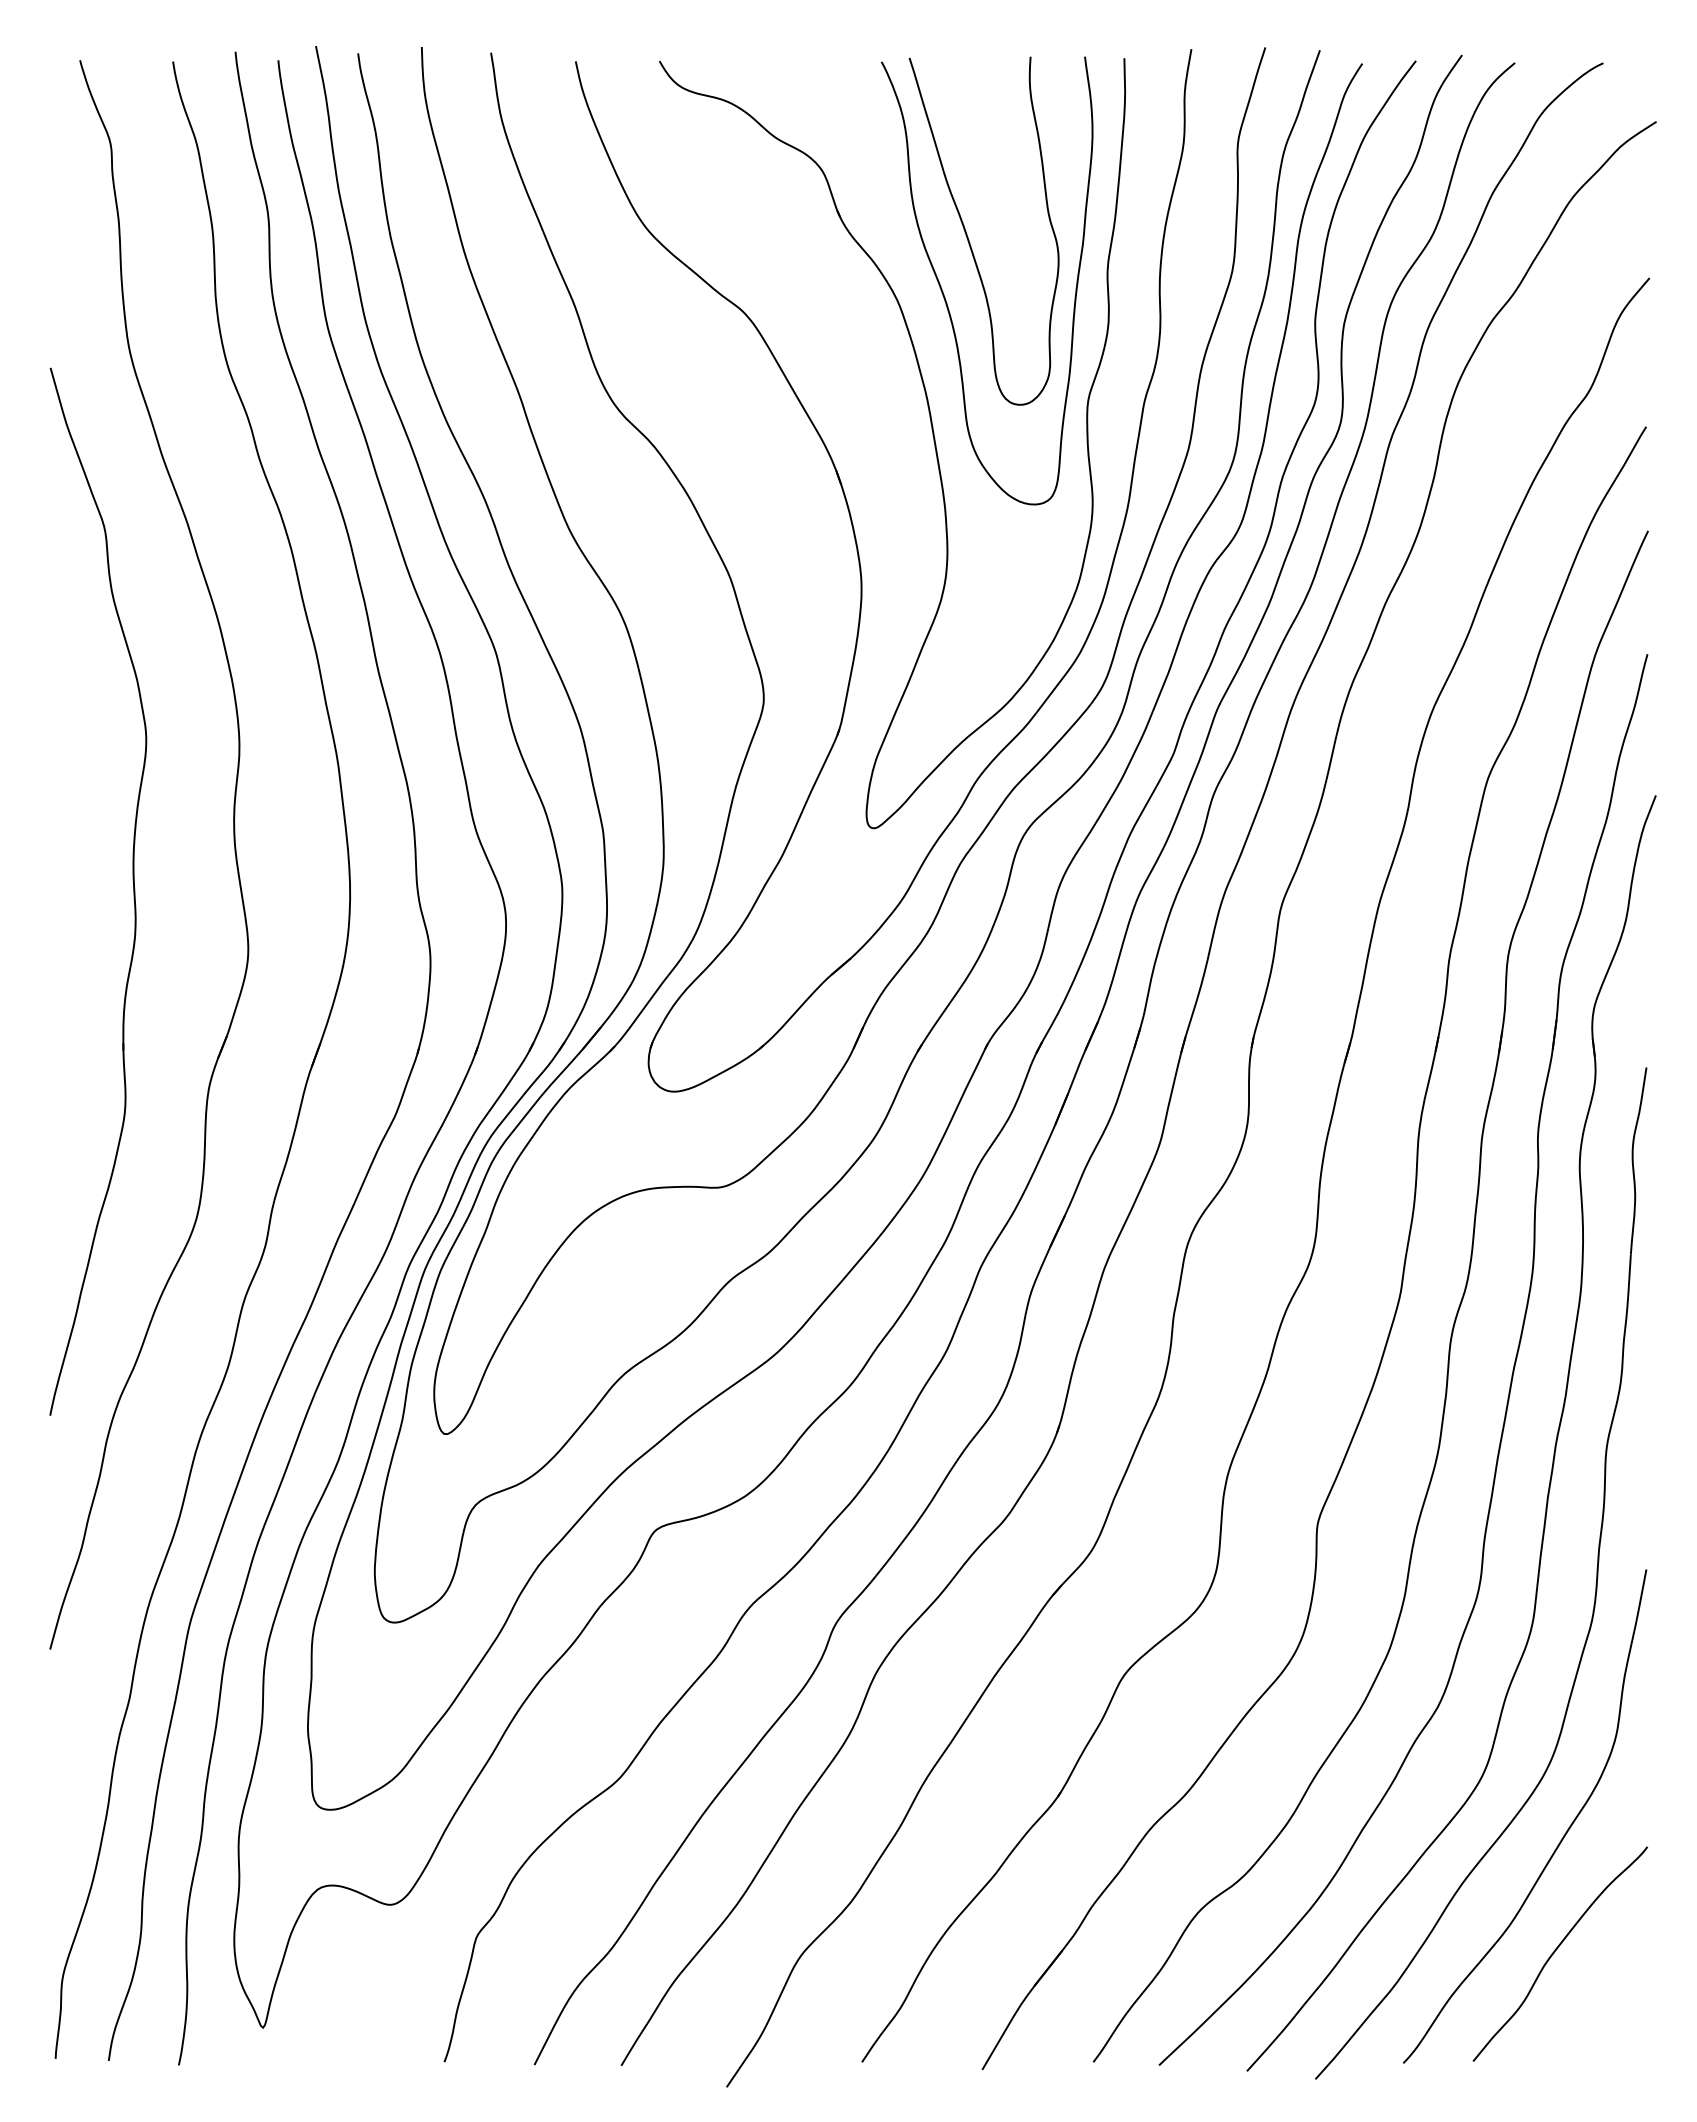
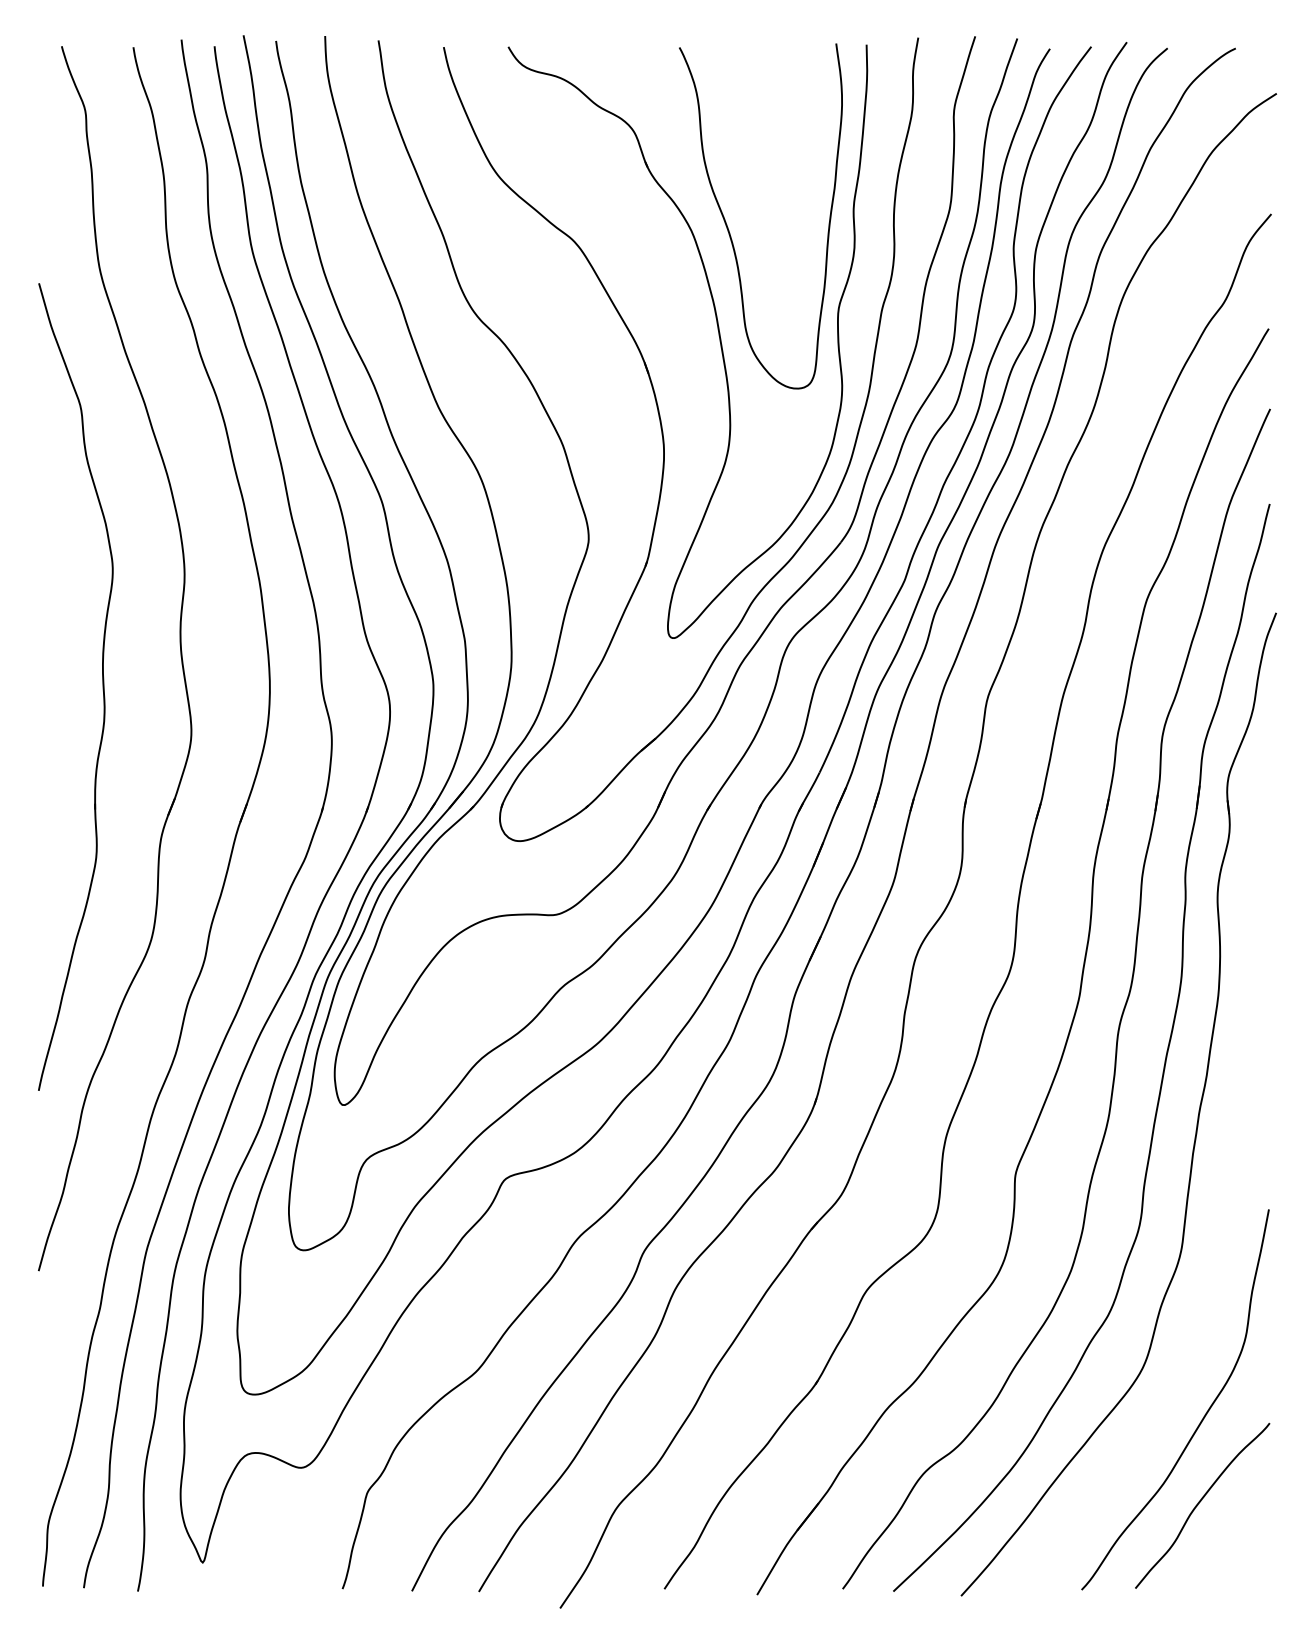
curve: (967, 234) -> (745, 180), removed
part: (1595, 1583) -> (1229, 1220), removed

